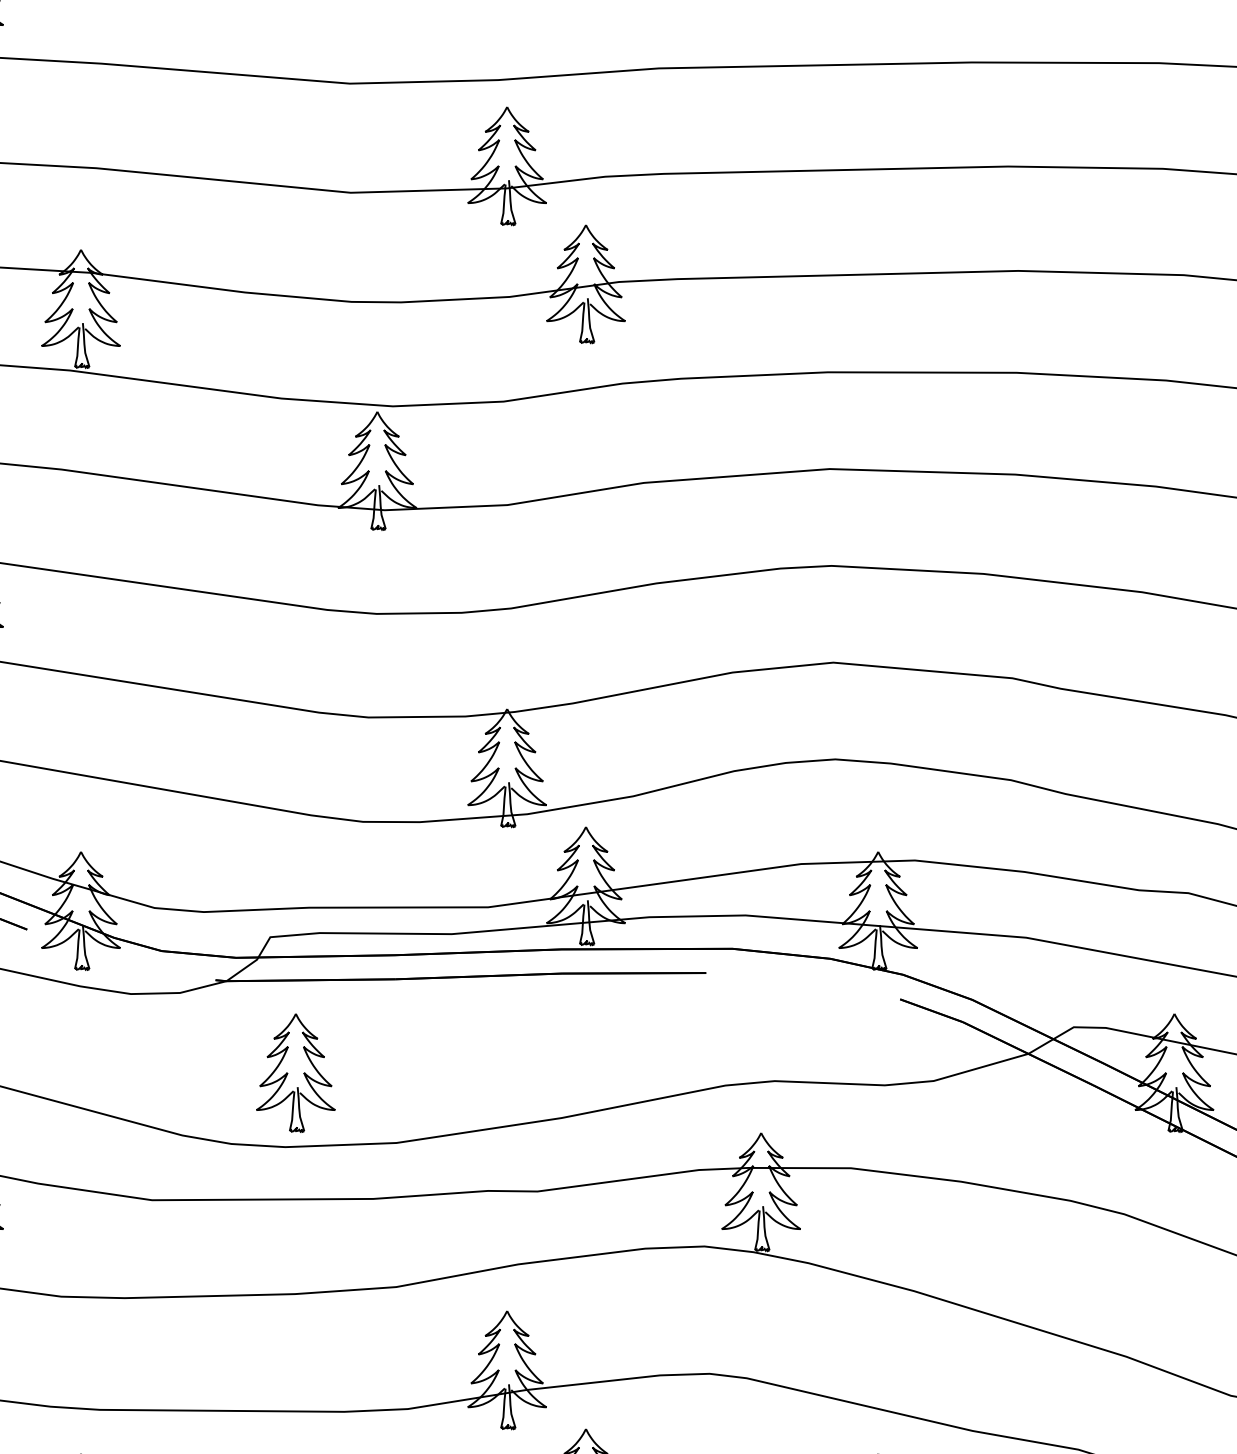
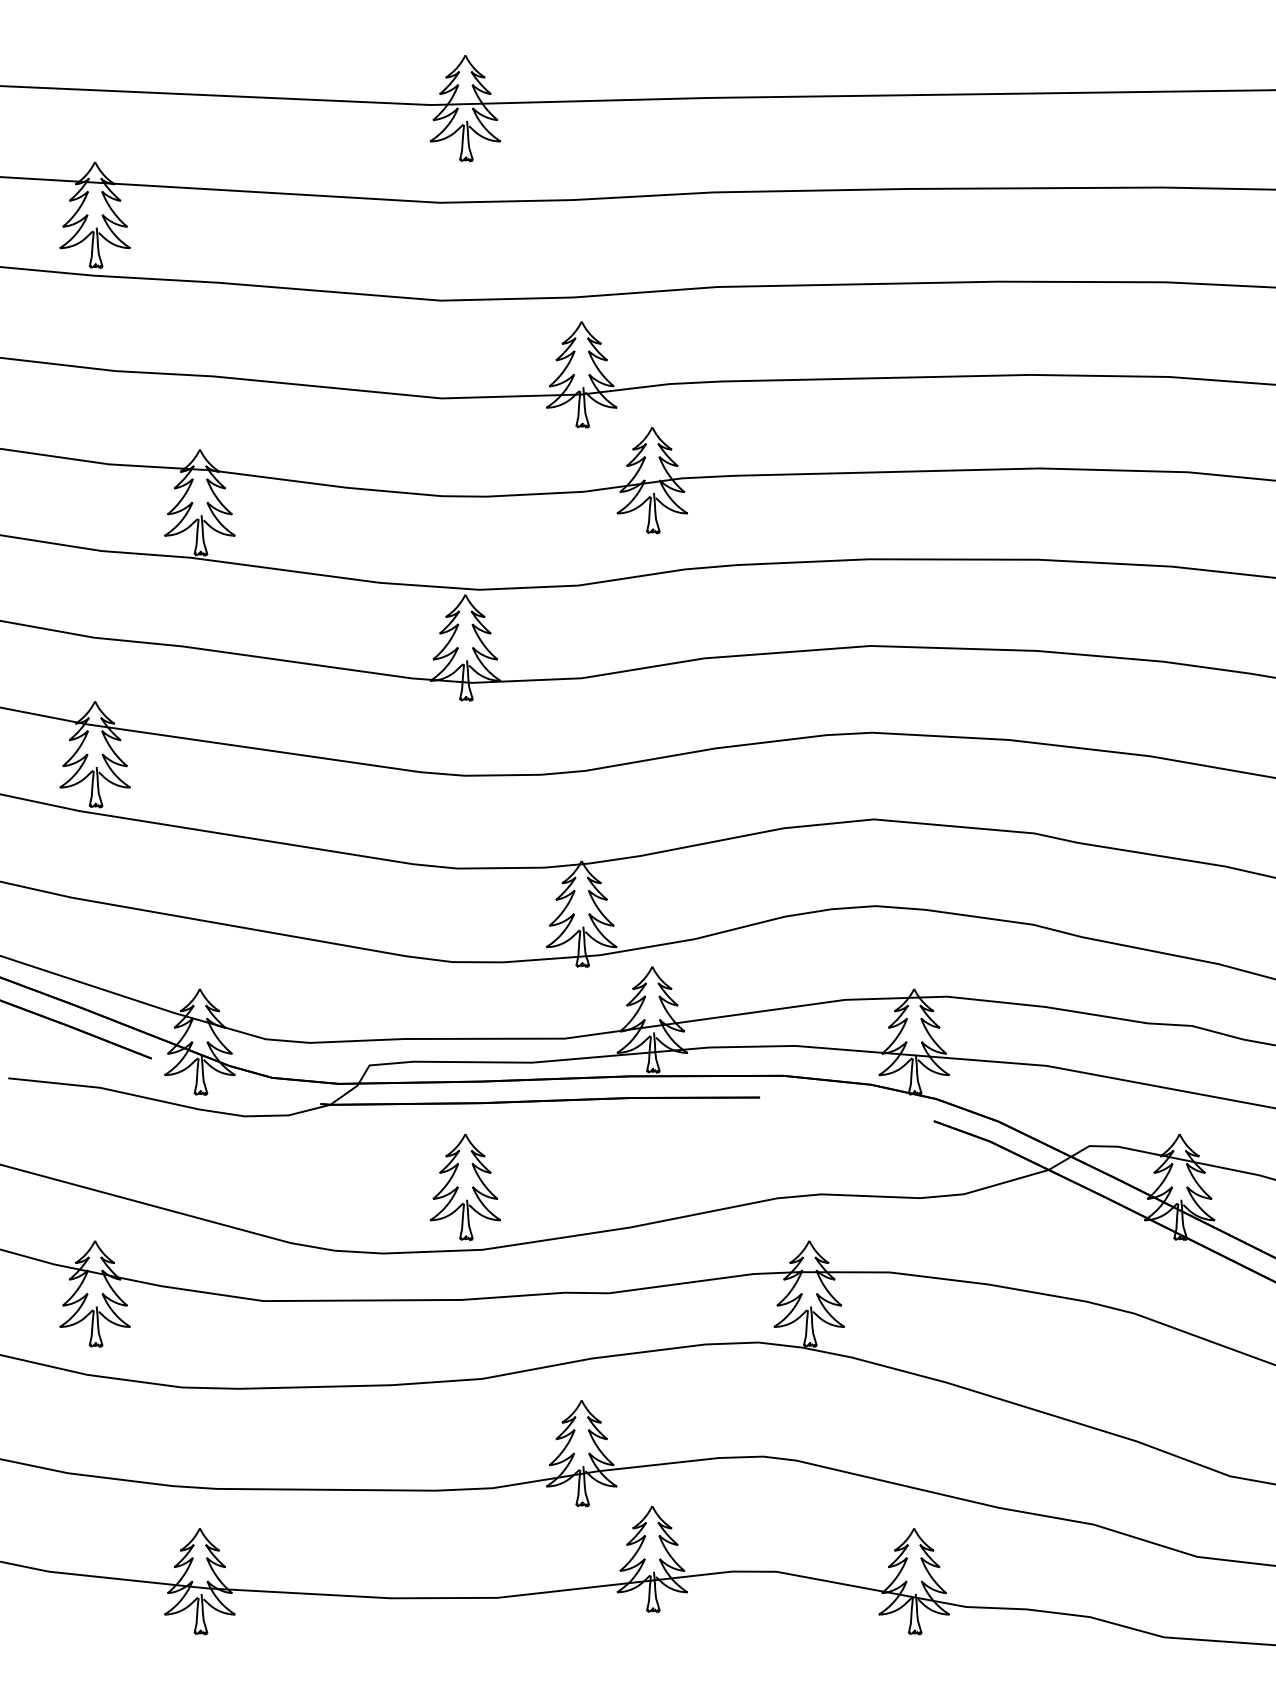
part: (295, 1073) -> (465, 1187), moved

